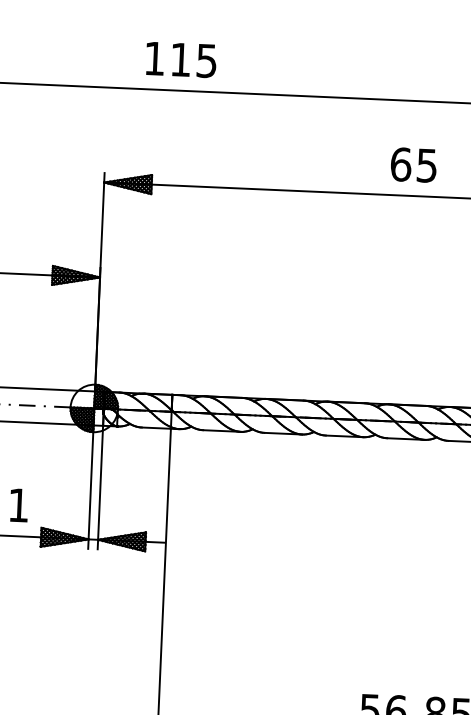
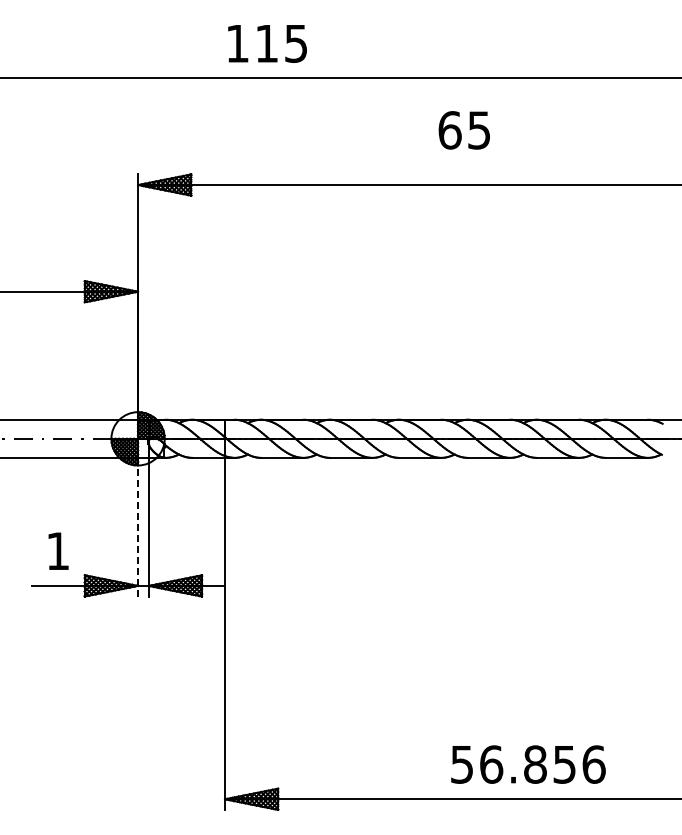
text: (181, 59) -> (267, 43), moved
text: (413, 165) -> (463, 130), moved
line: (91, 487) -> (138, 527), solid -> dashed

